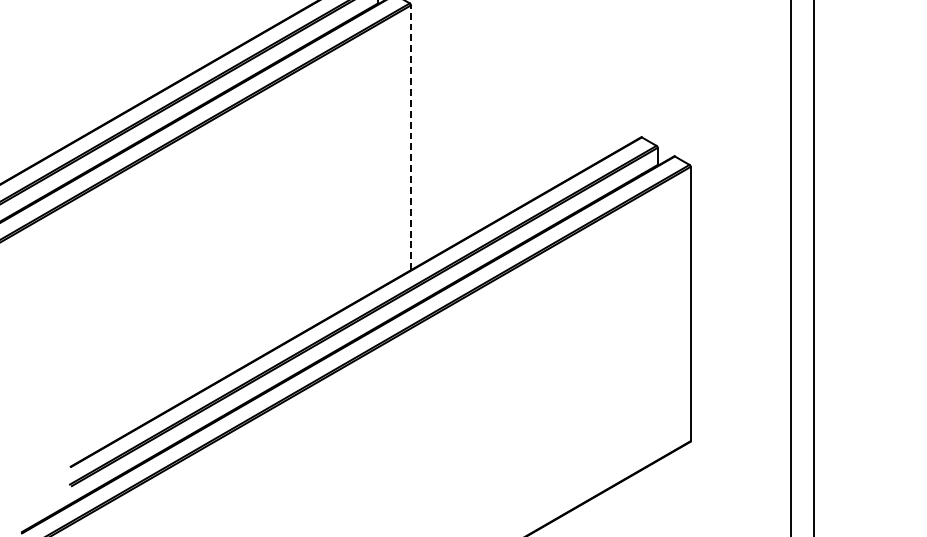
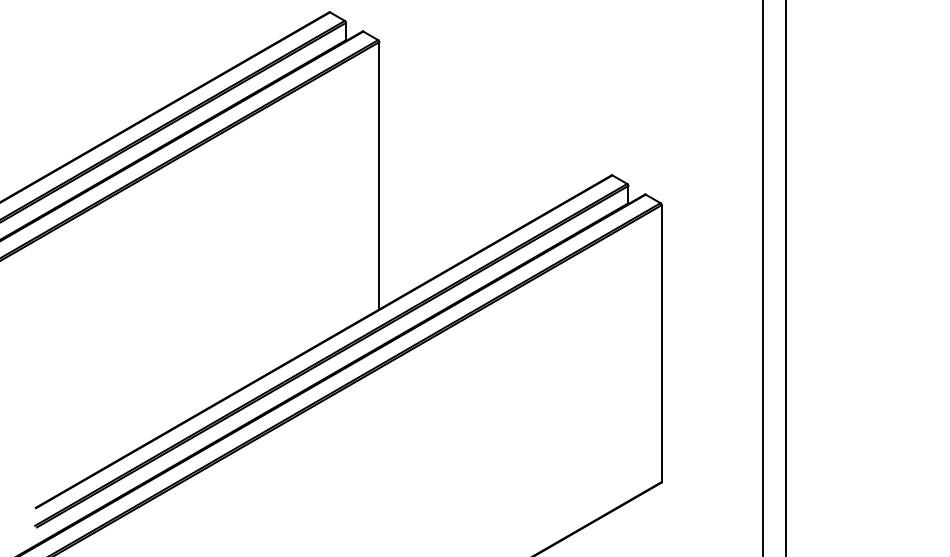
line: (411, 137) -> (379, 175), dashed -> solid

